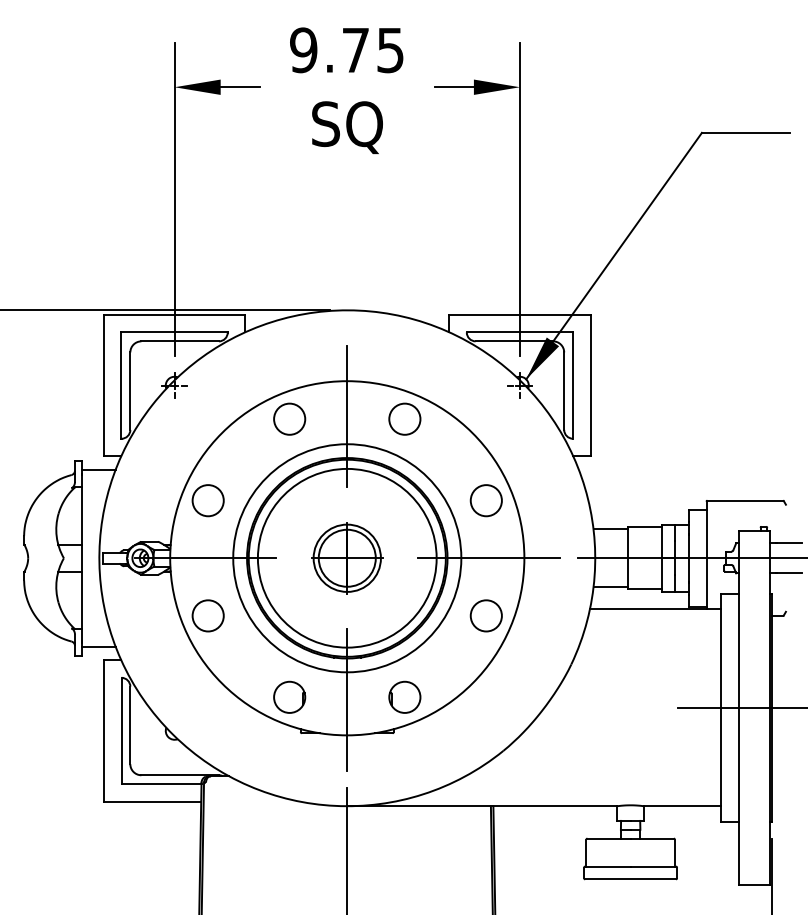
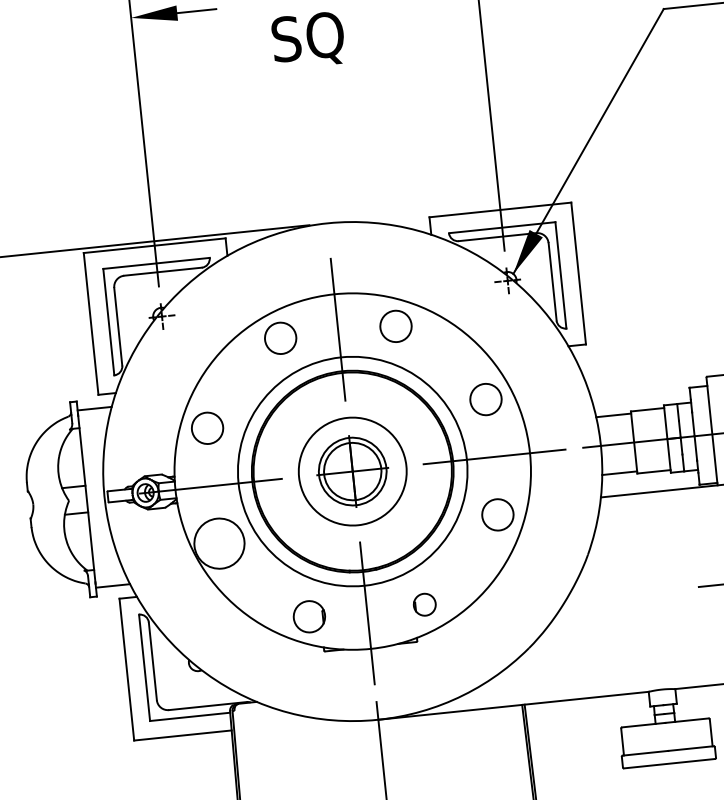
circle: (346, 557) -> (351, 470), size x0.6
circle: (207, 615) -> (218, 543), size x1.6
part: (404, 696) -> (424, 604), size x0.7

